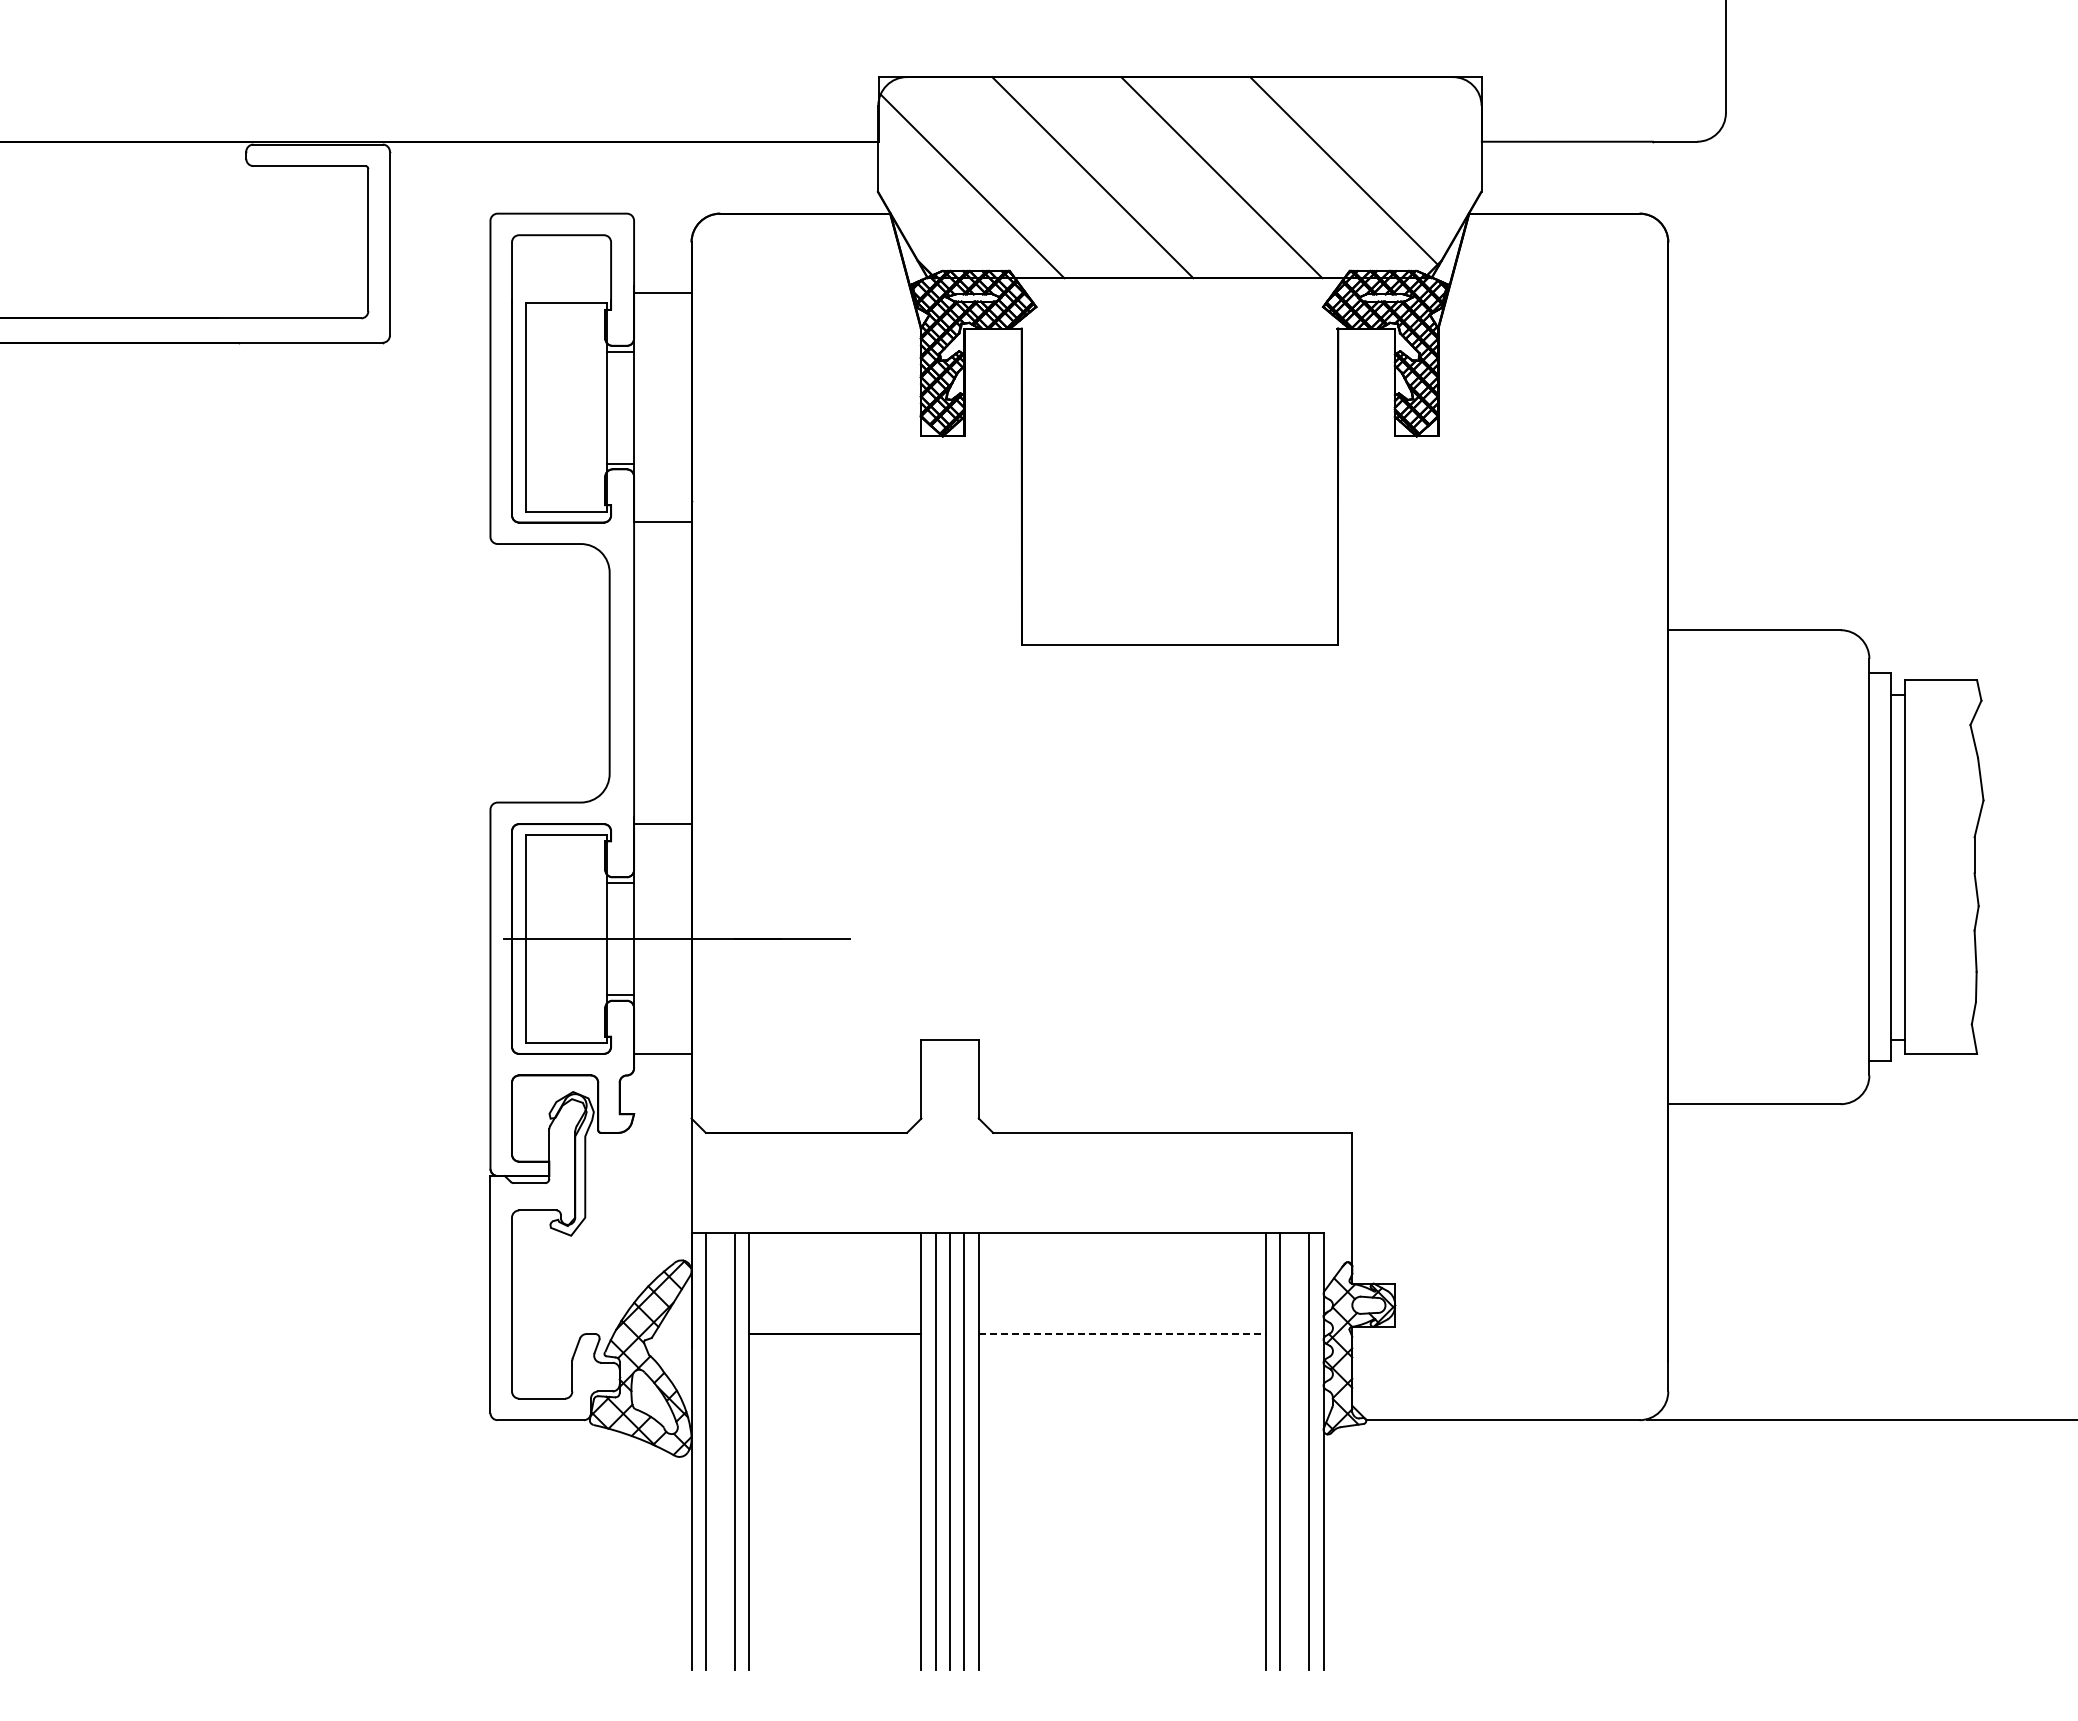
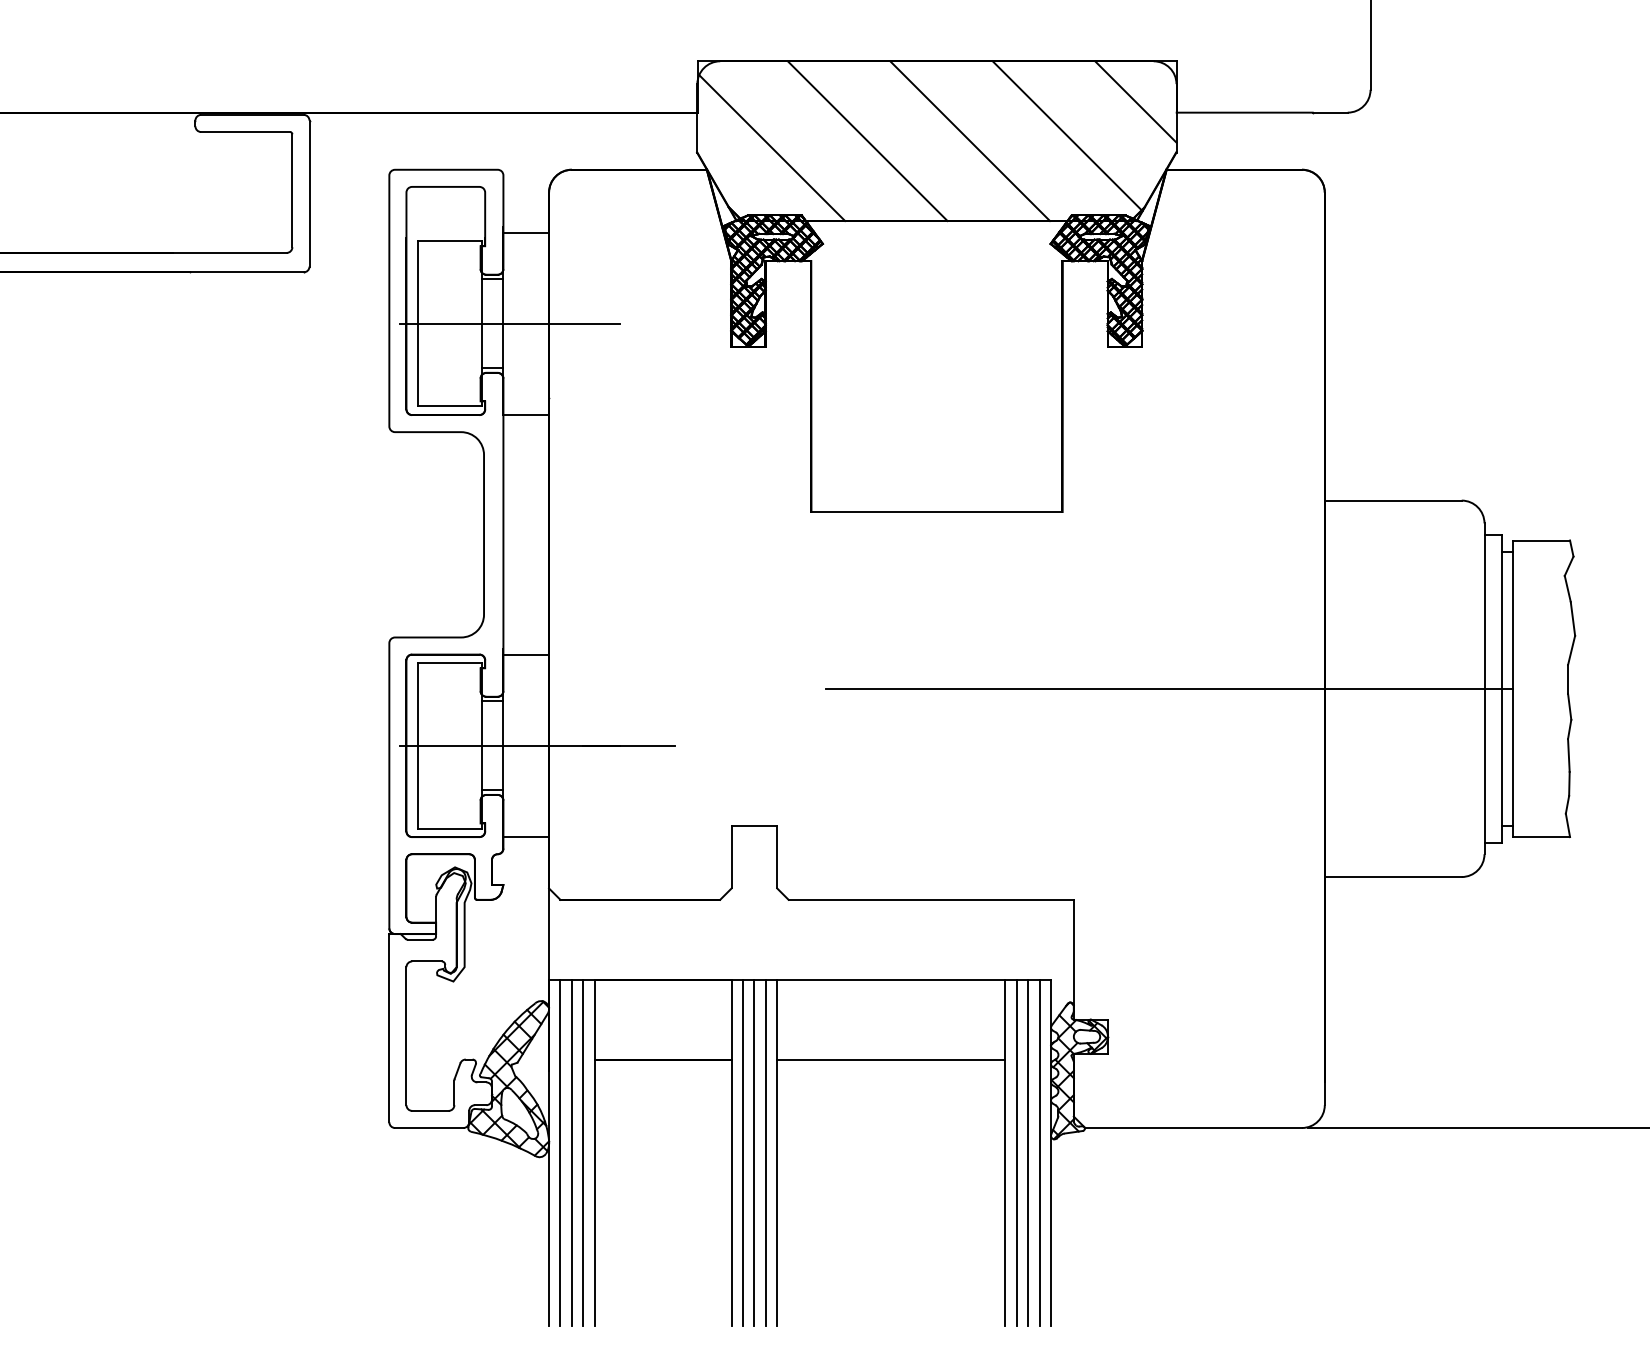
line: (1430, 128) -> (1135, 102), added
line: (641, 407) -> (509, 323), added
line: (1472, 867) -> (1169, 689), added
line: (1122, 1334) -> (891, 1059), dashed -> solid
line: (720, 1451) -> (572, 1152), added
line: (1294, 1451) -> (1027, 1152), added

